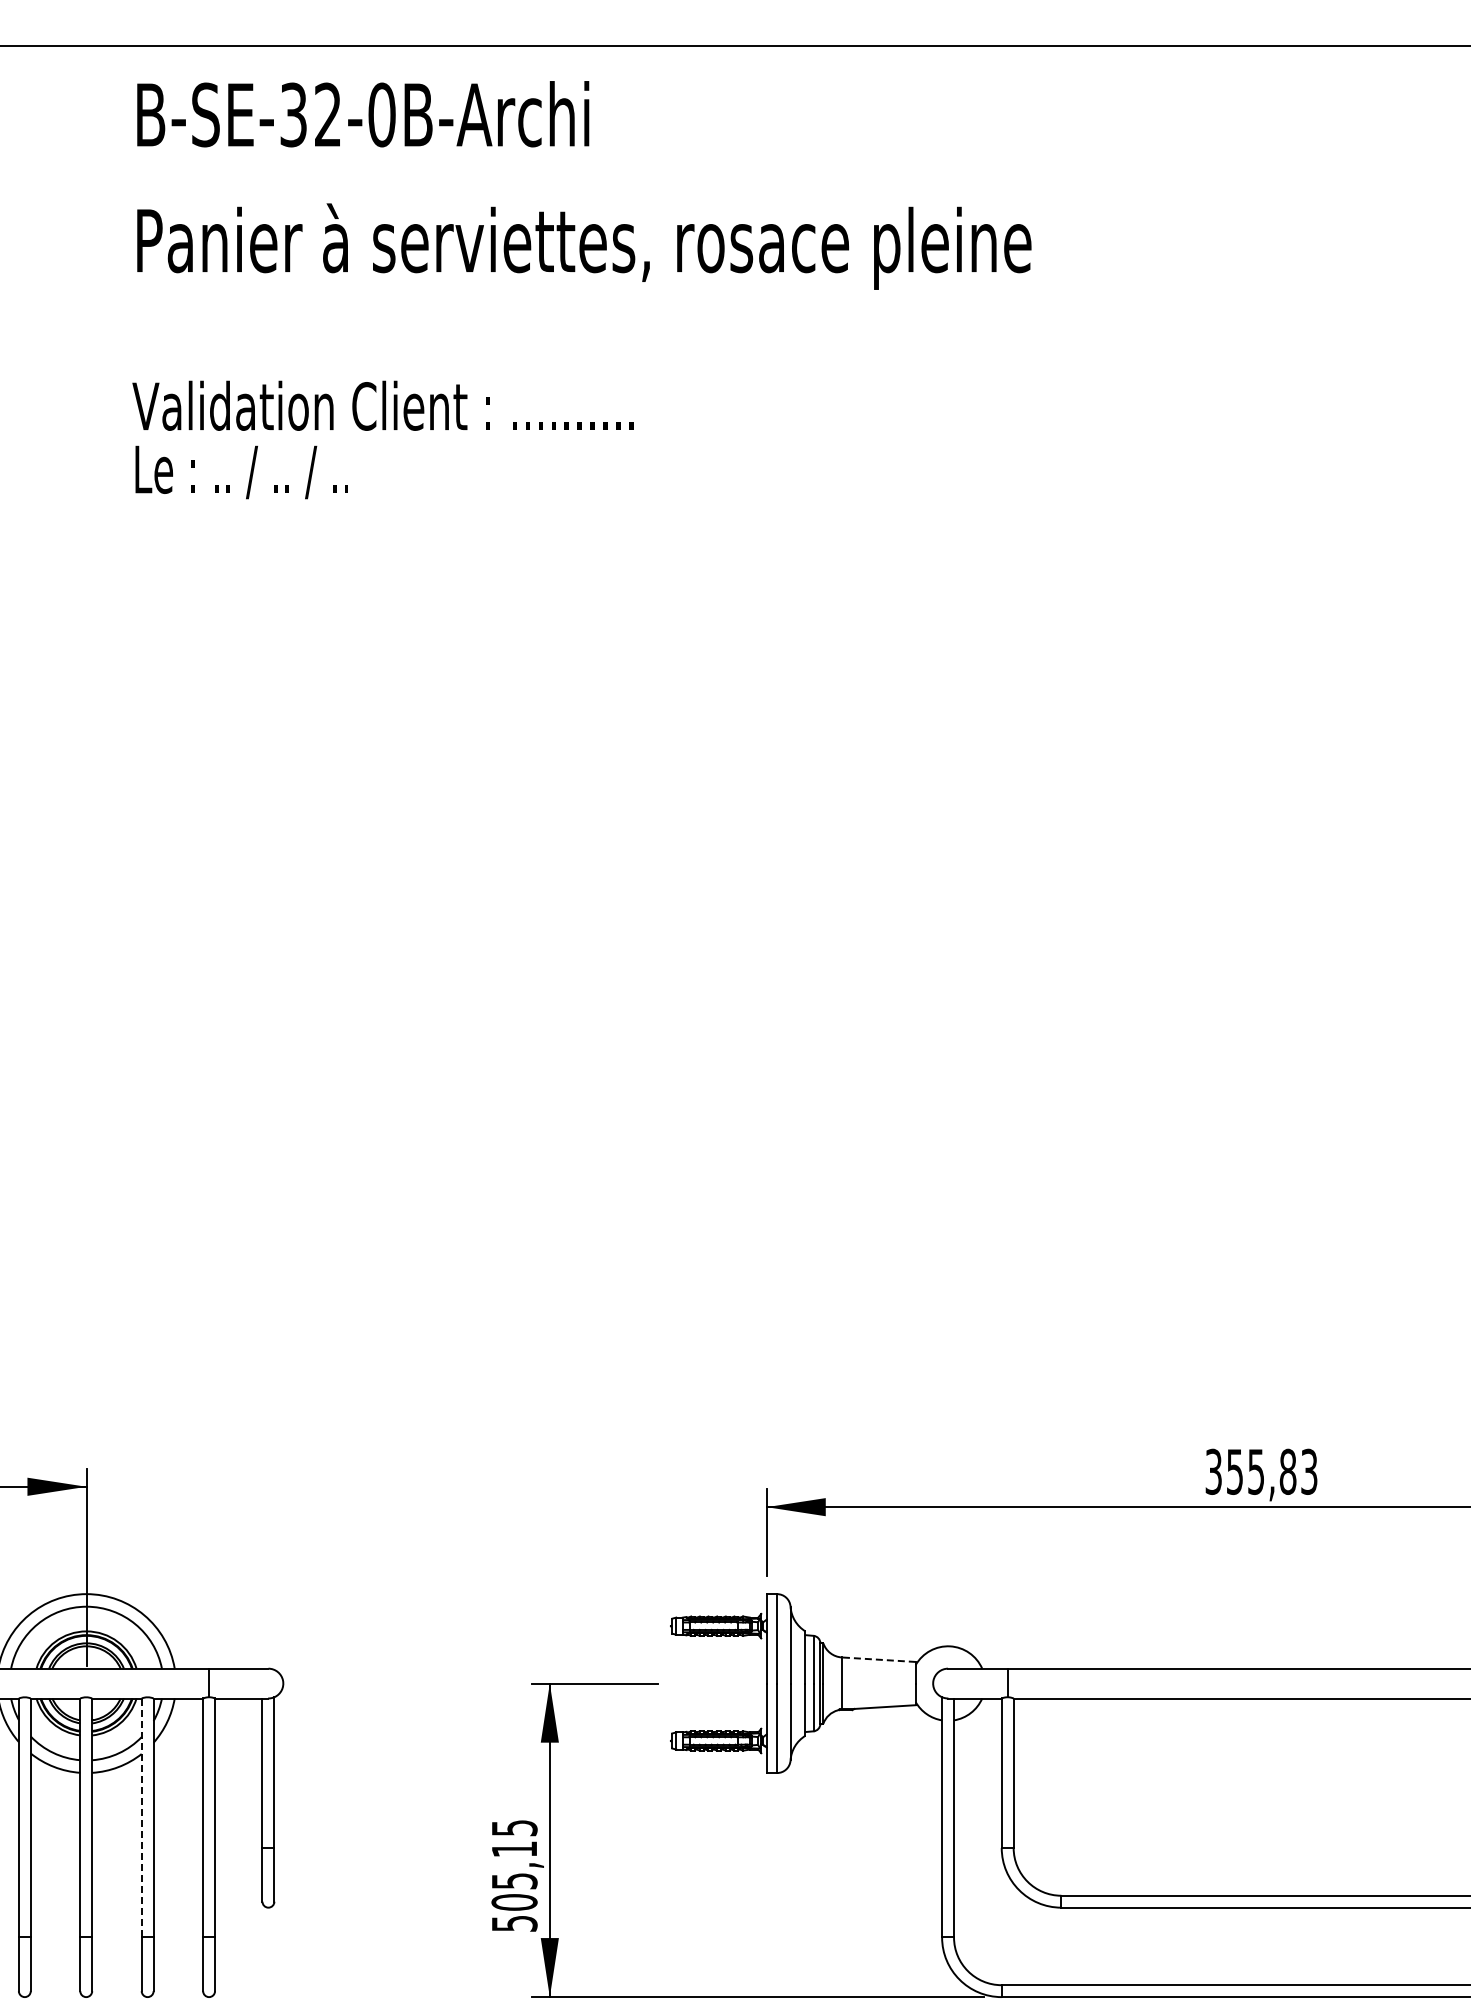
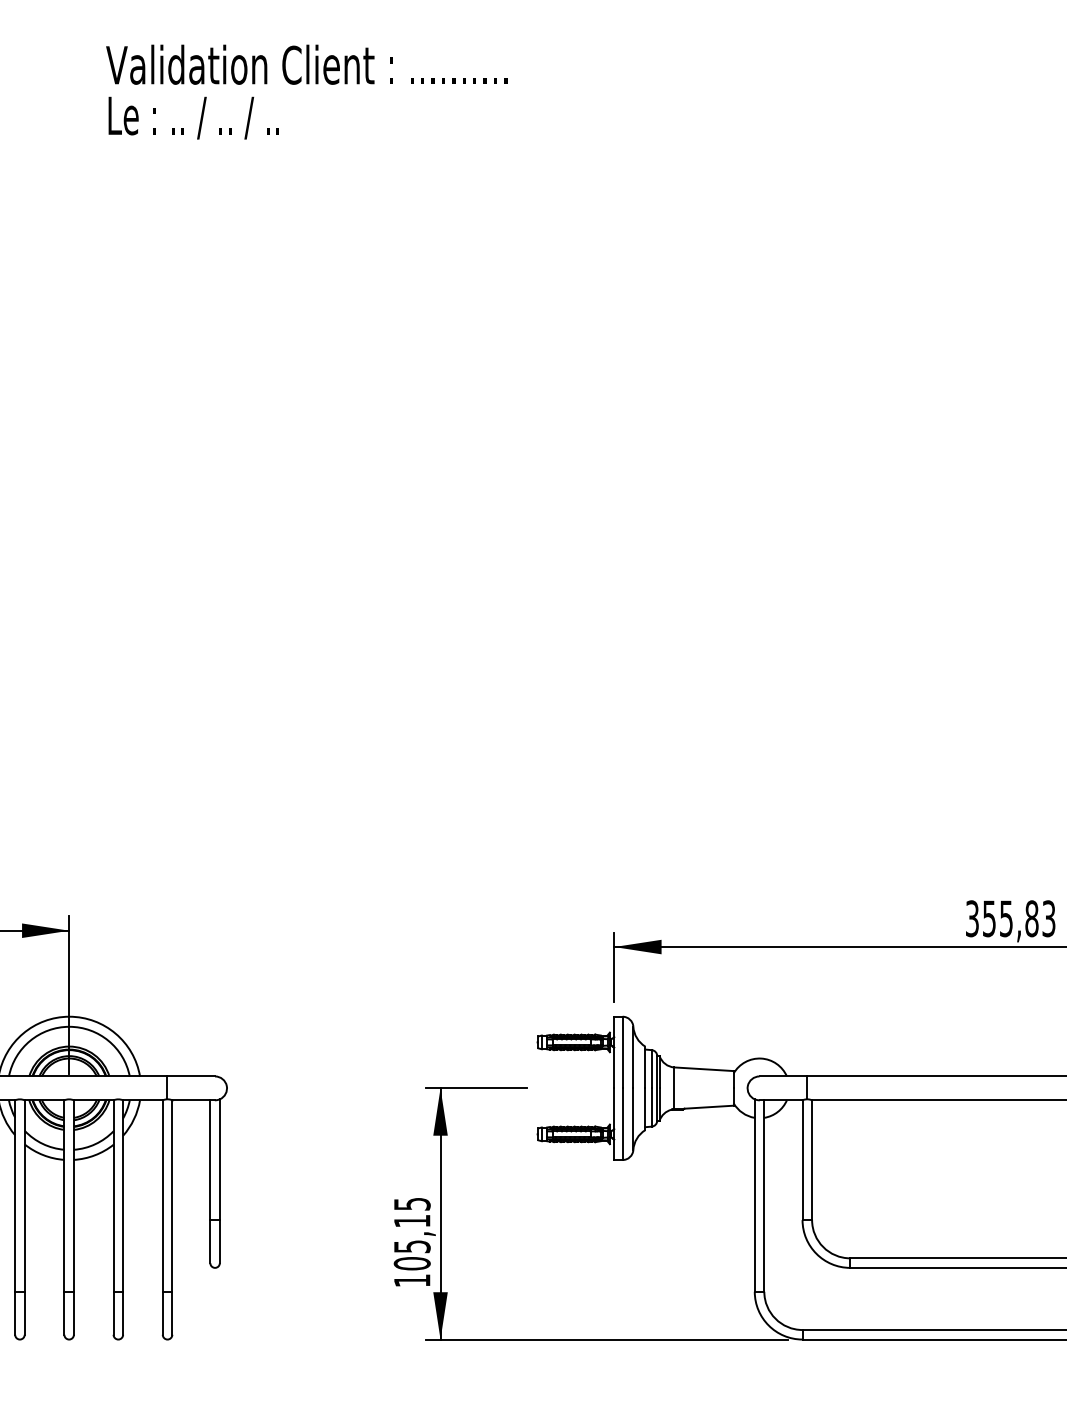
line: (878, 1659) -> (703, 1069), dashed -> solid
line: (141, 1818) -> (113, 1196), dashed -> solid
text: (514, 1923) -> (412, 1280), 505,15 -> 105,15

